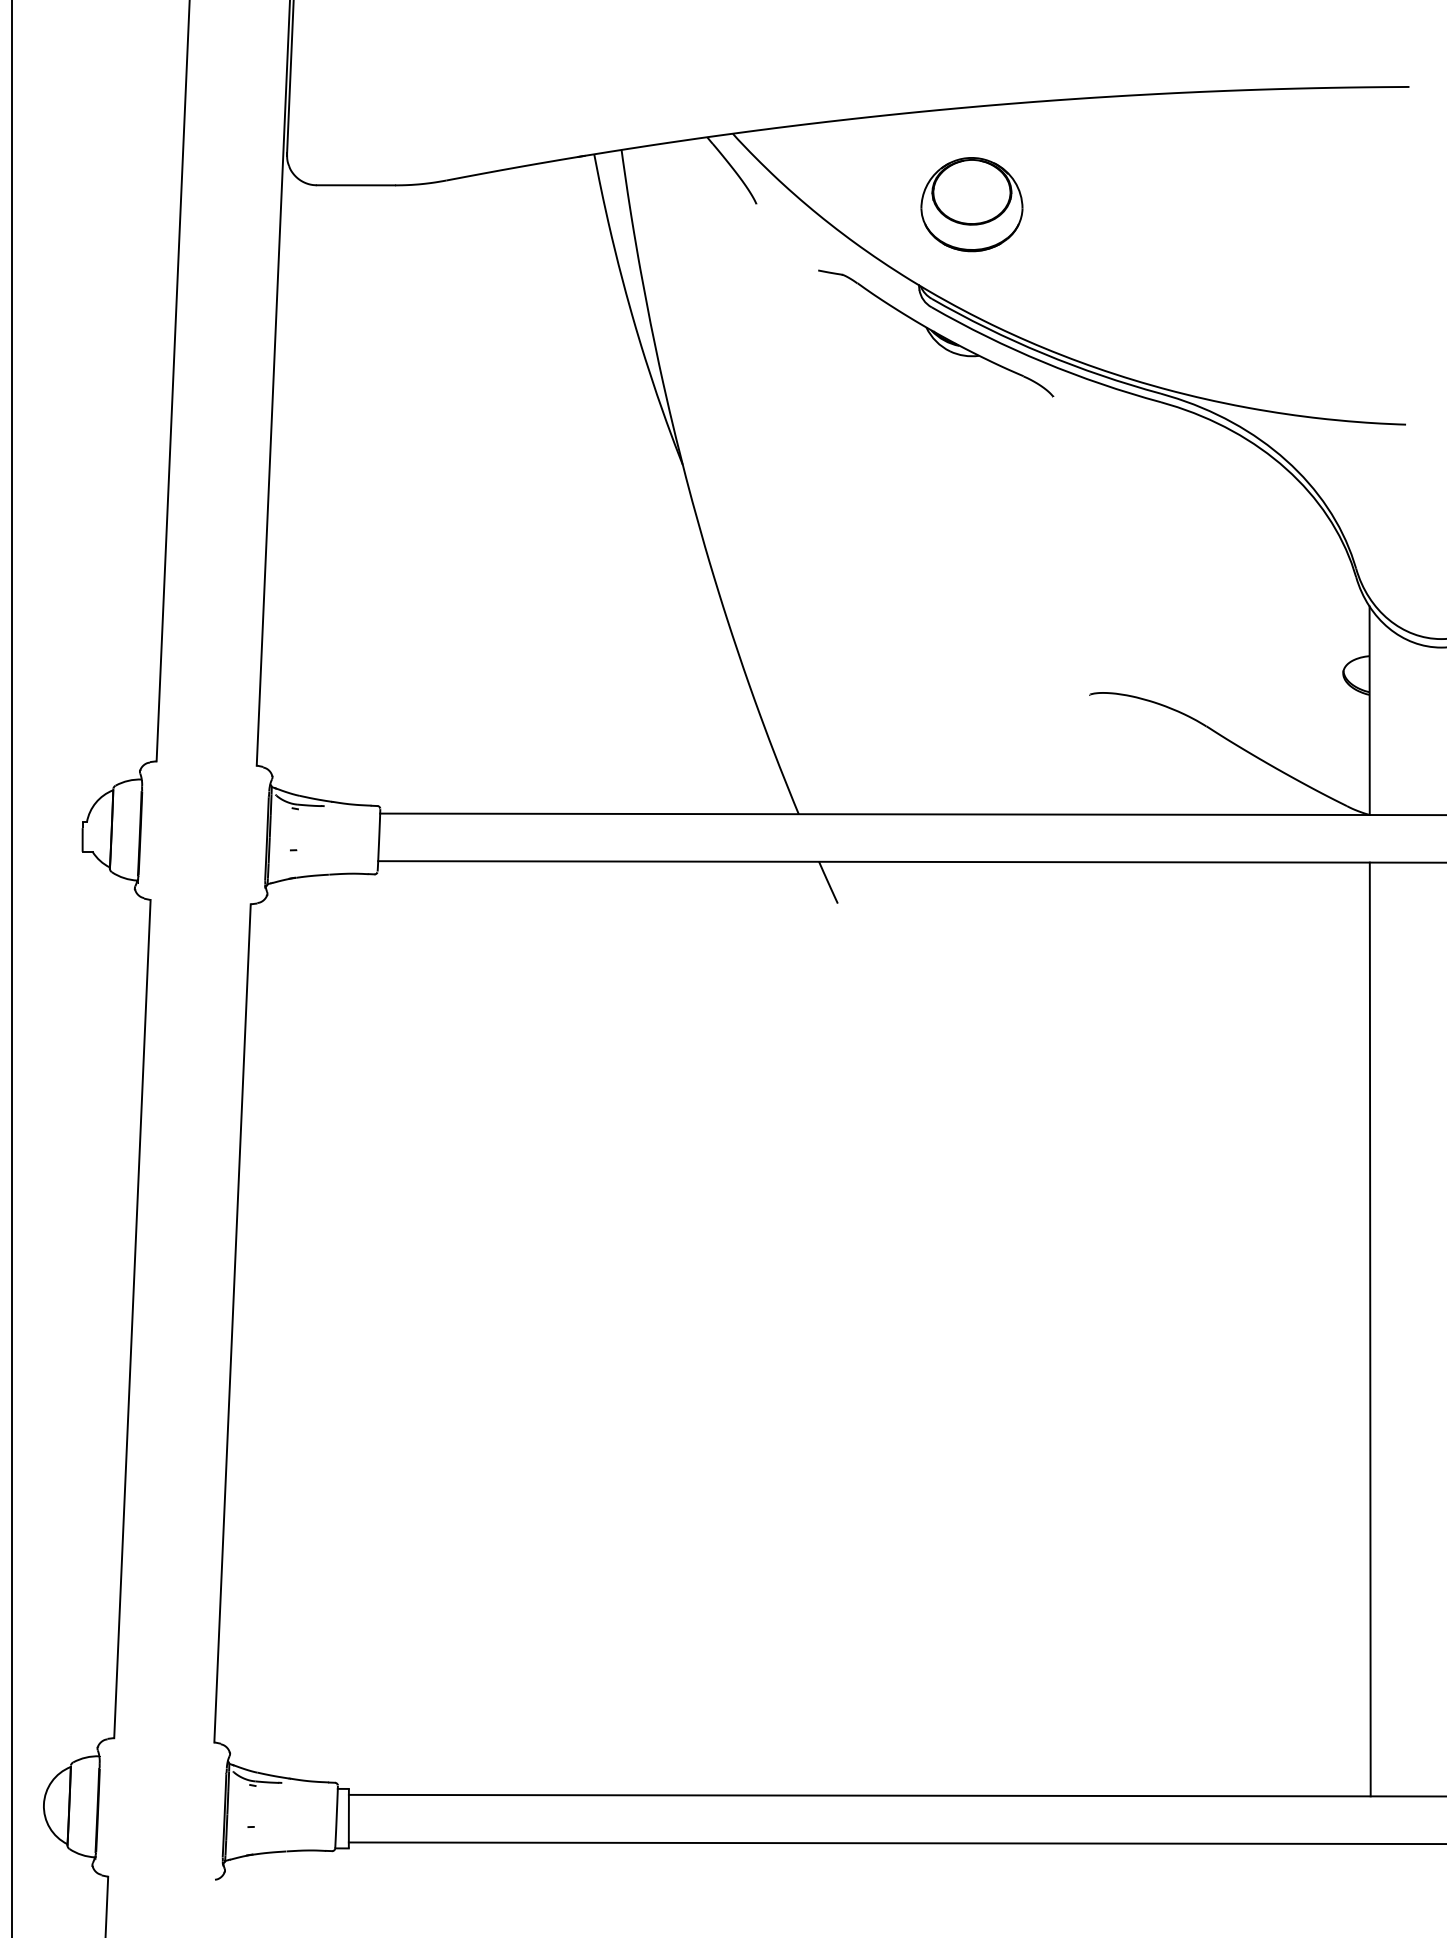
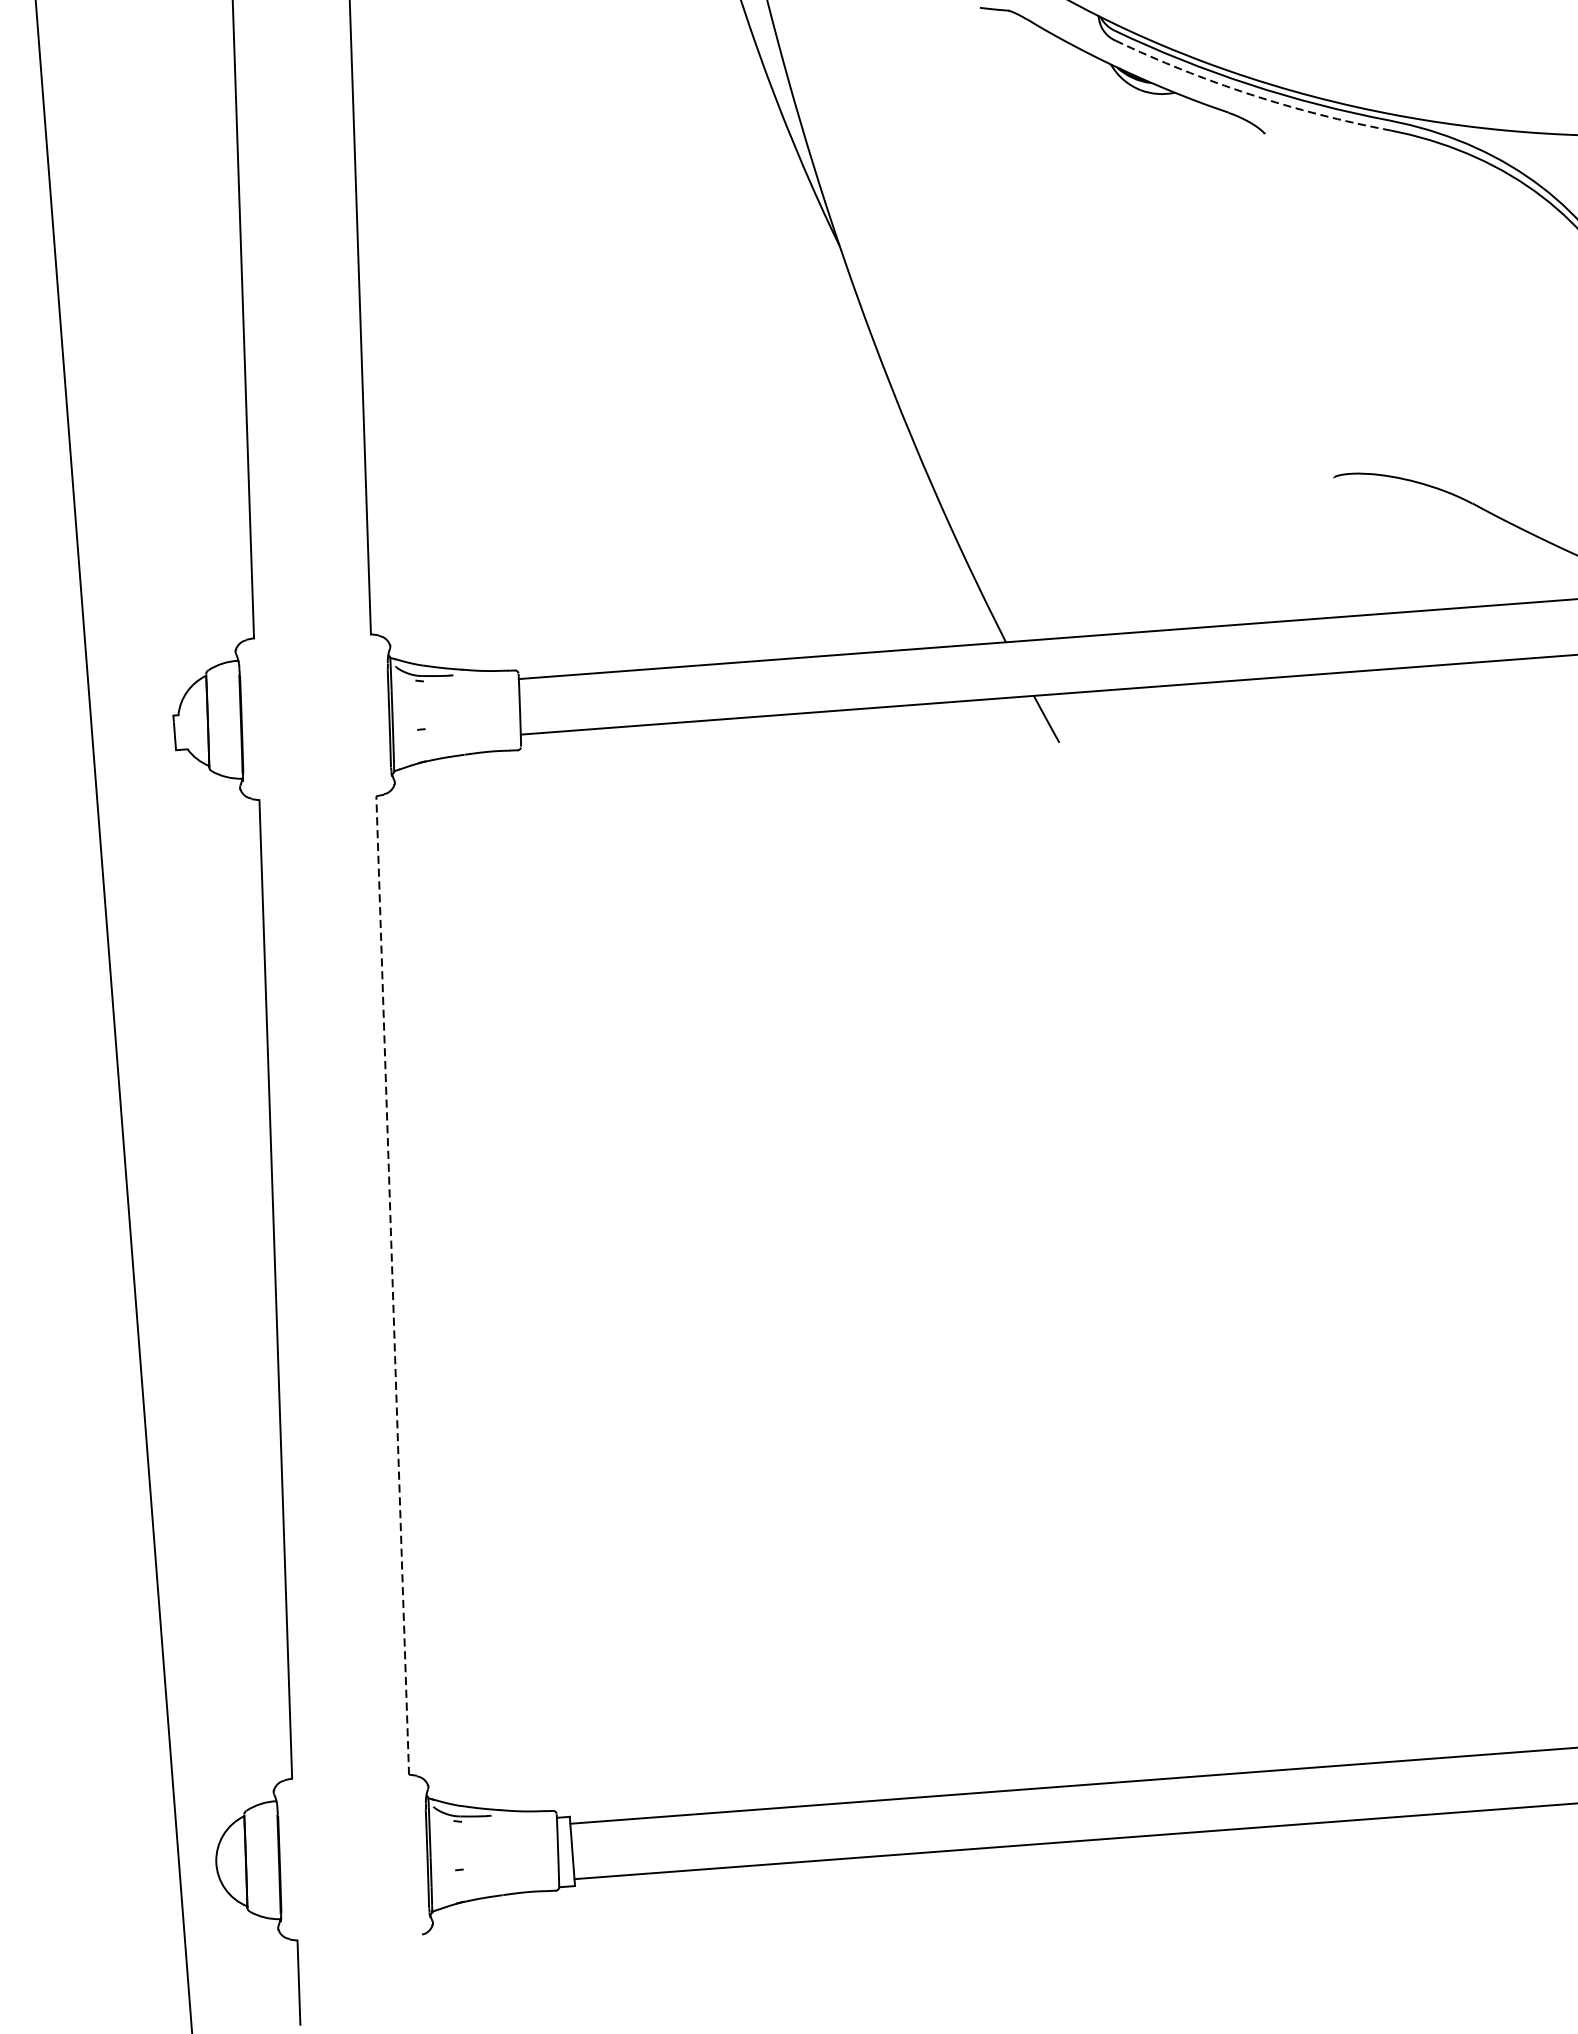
arc: (1043, 362) -> (1250, 94), solid -> dashed
line: (232, 1322) -> (392, 1284), solid -> dashed

